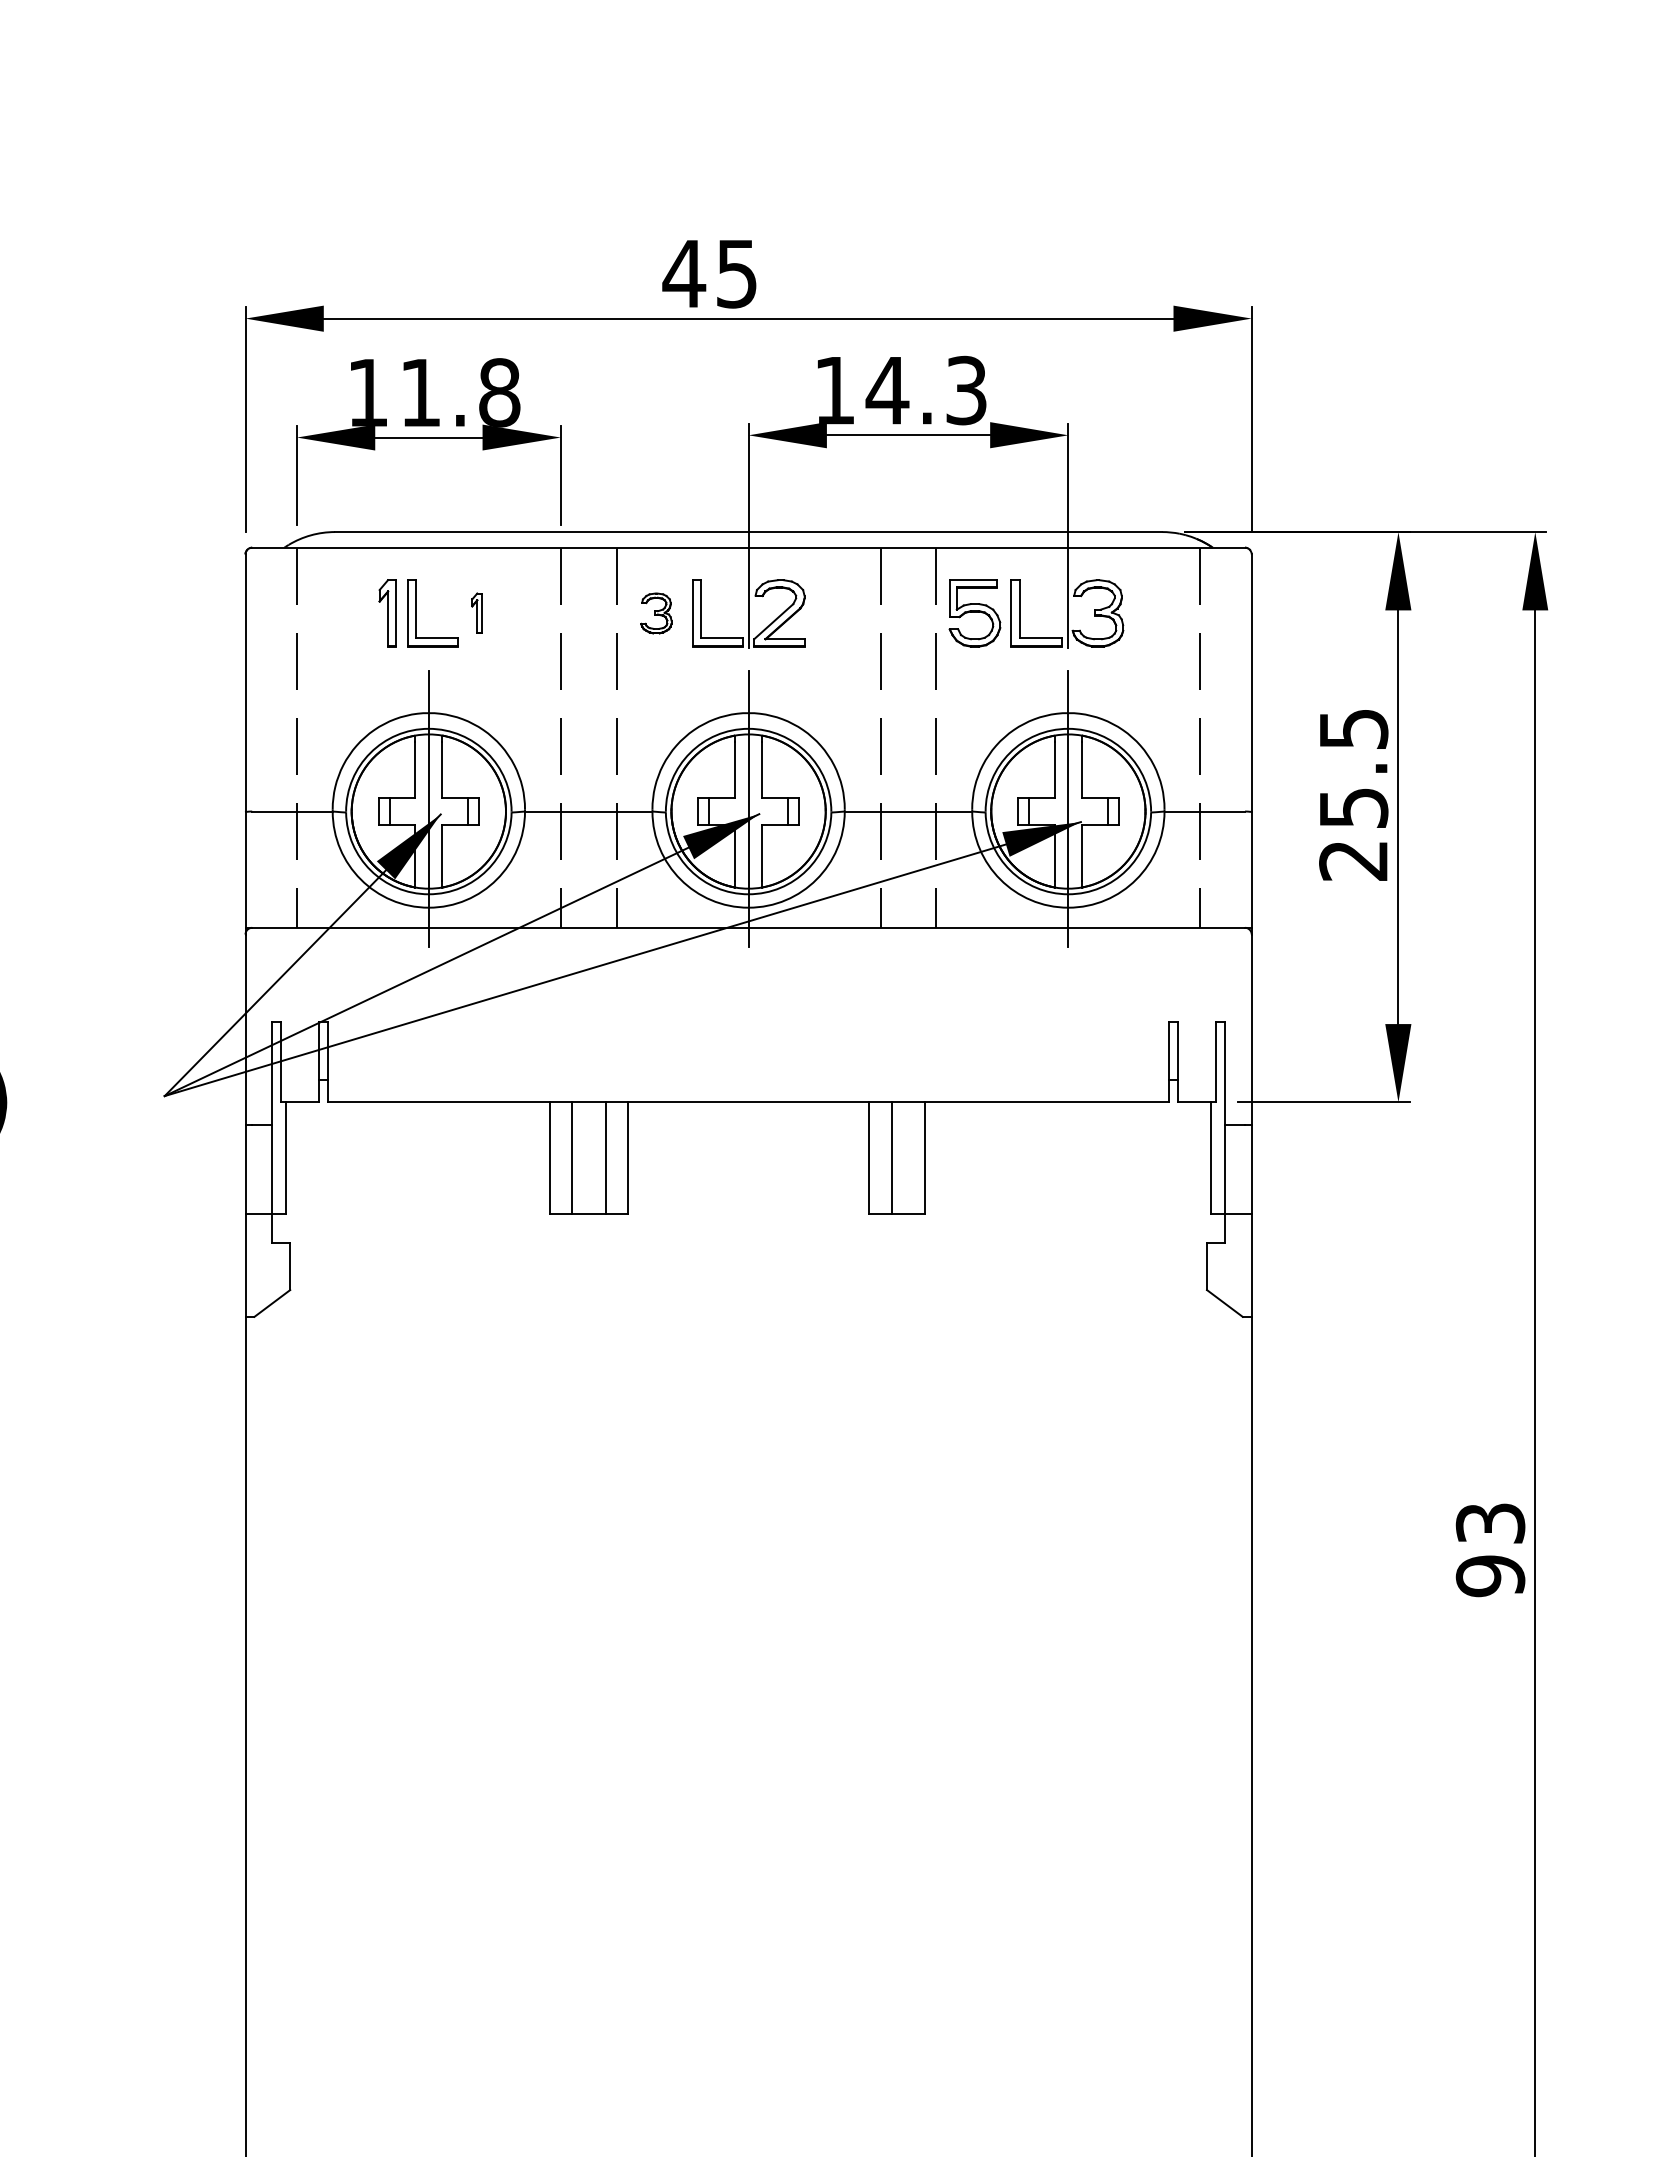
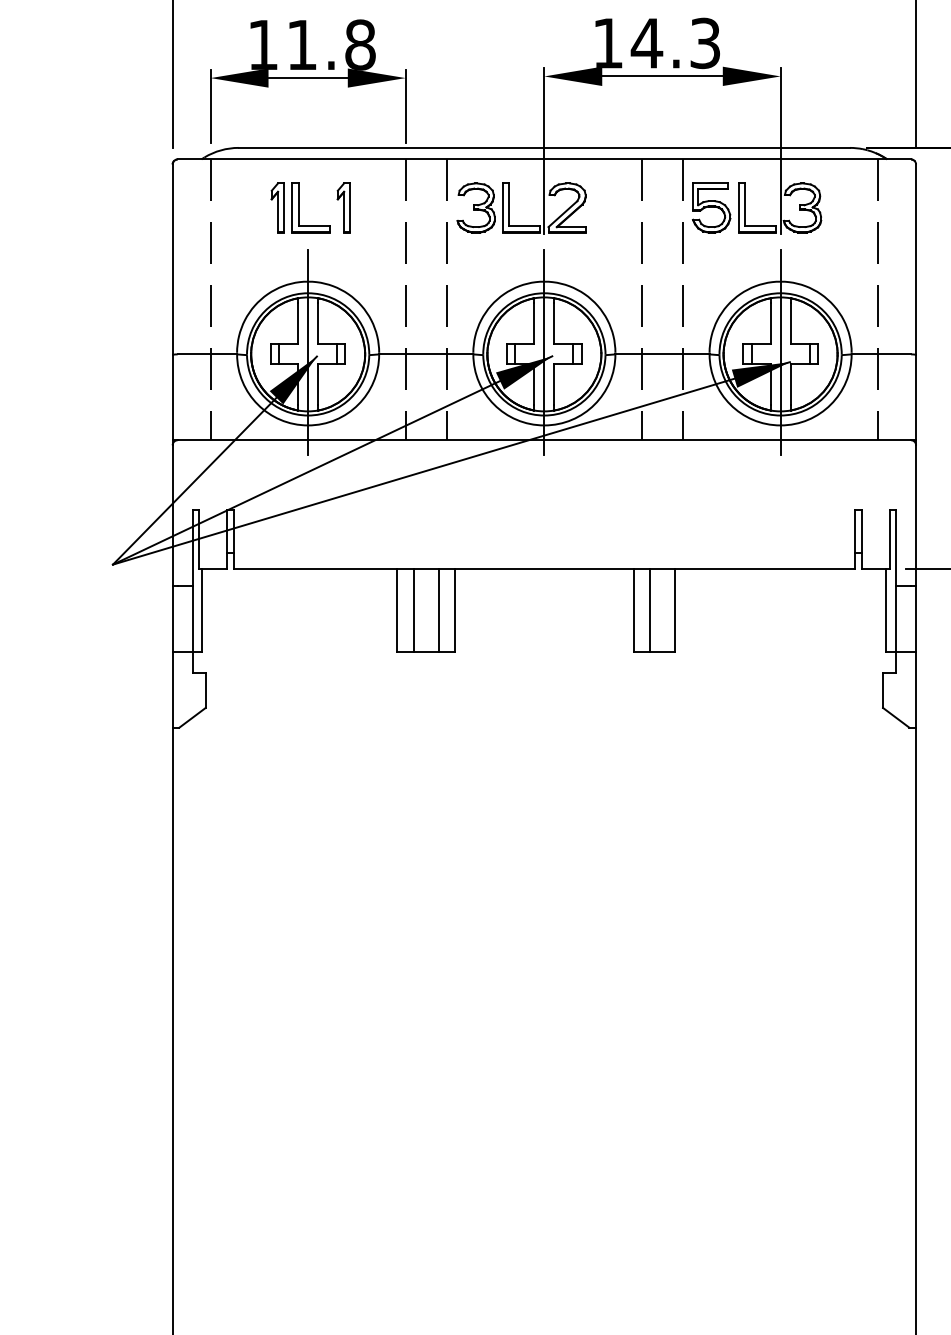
part: (476, 613) -> (343, 208), size x1.67
part: (656, 613) -> (476, 208), size x1.67

